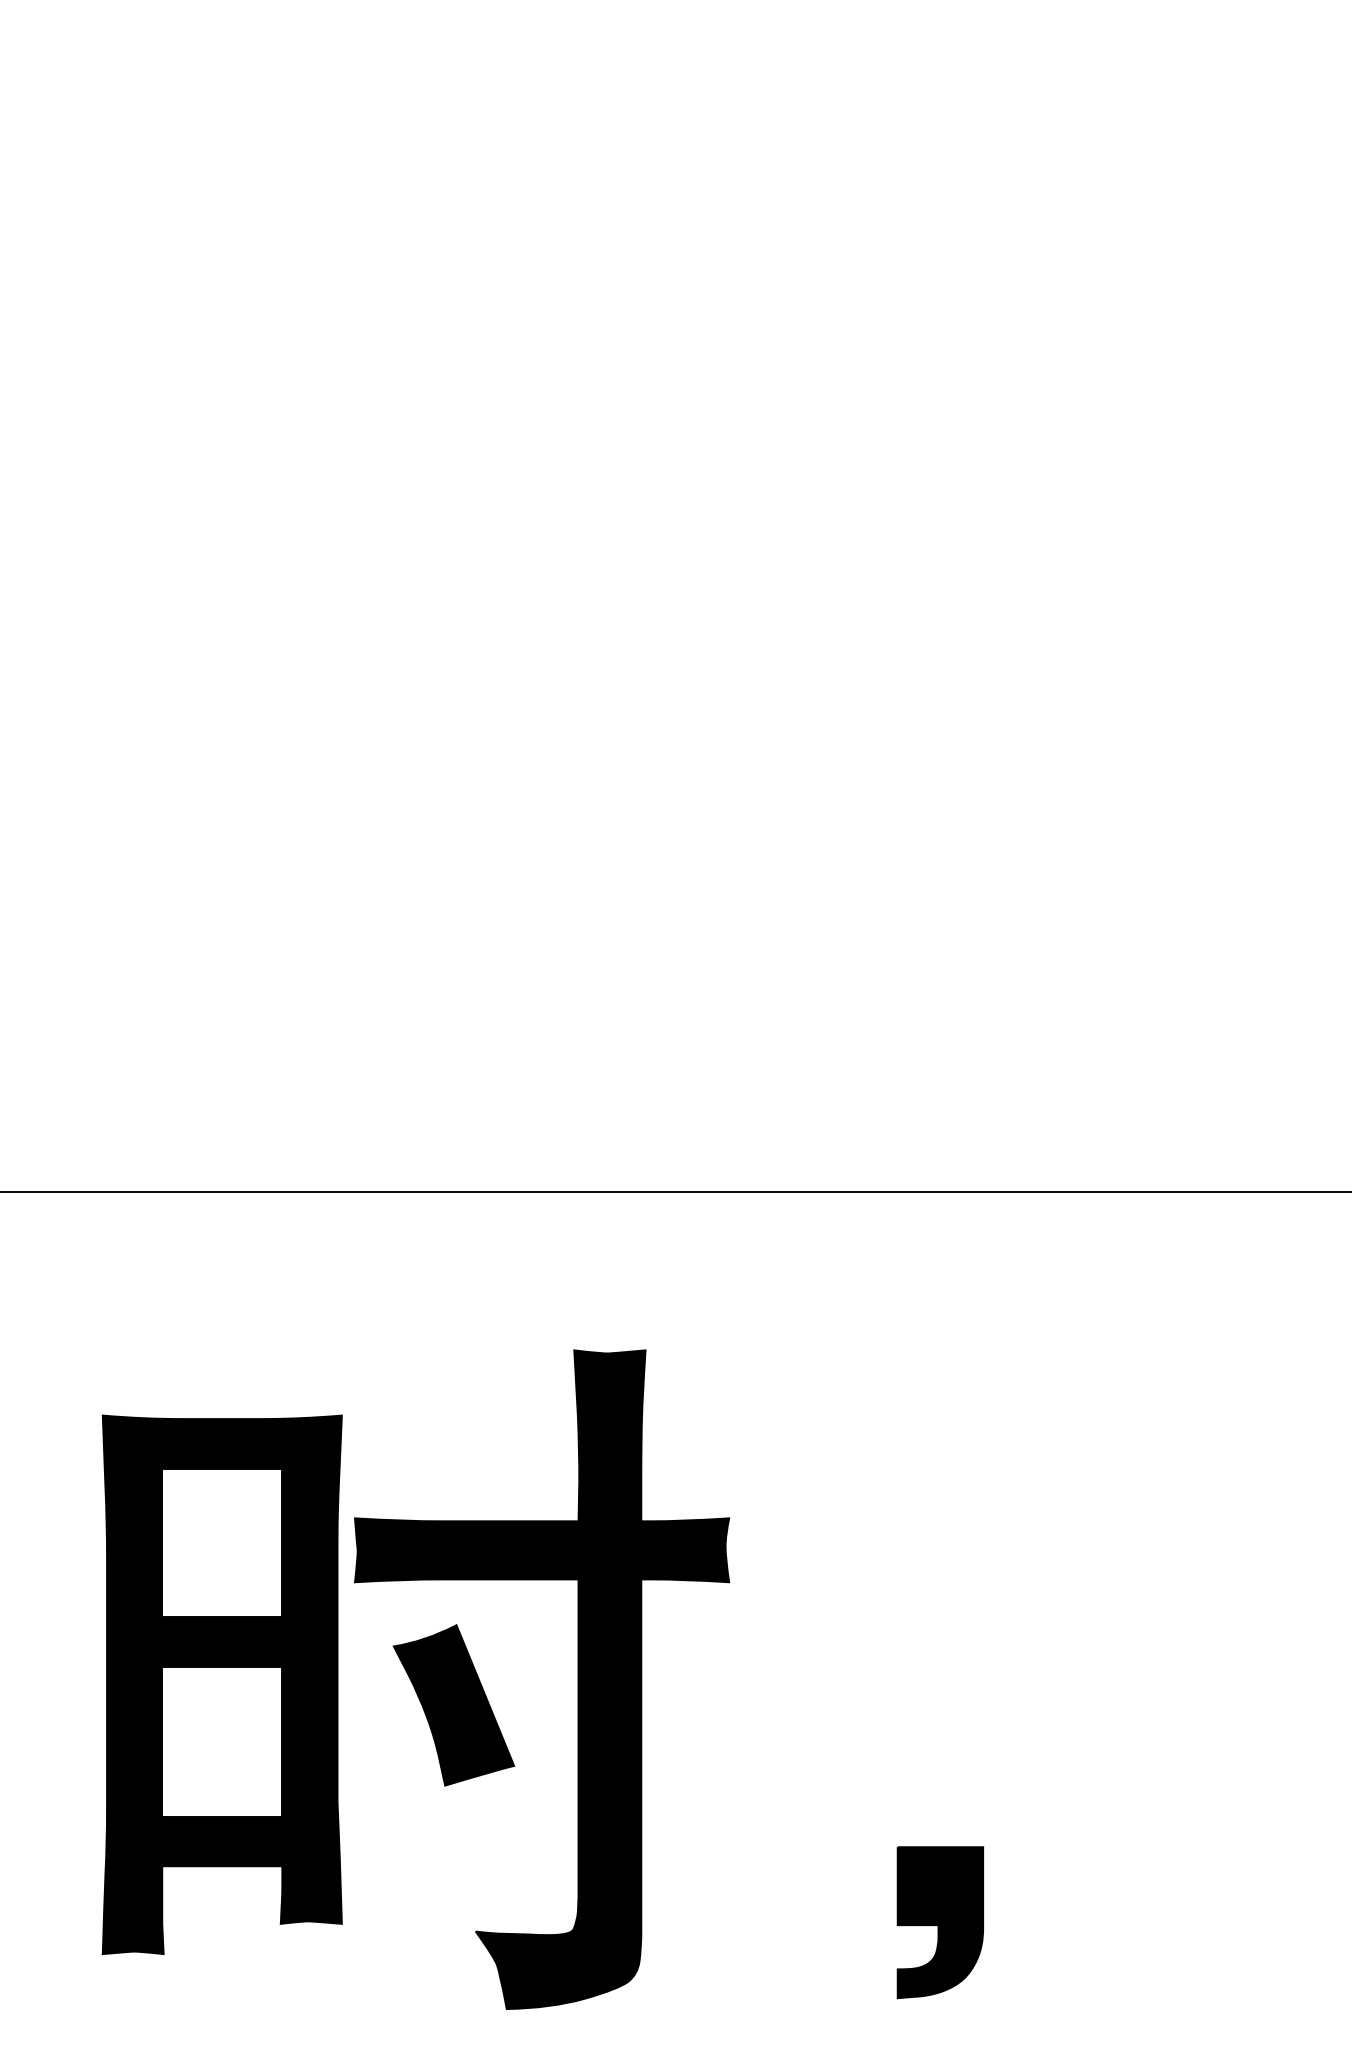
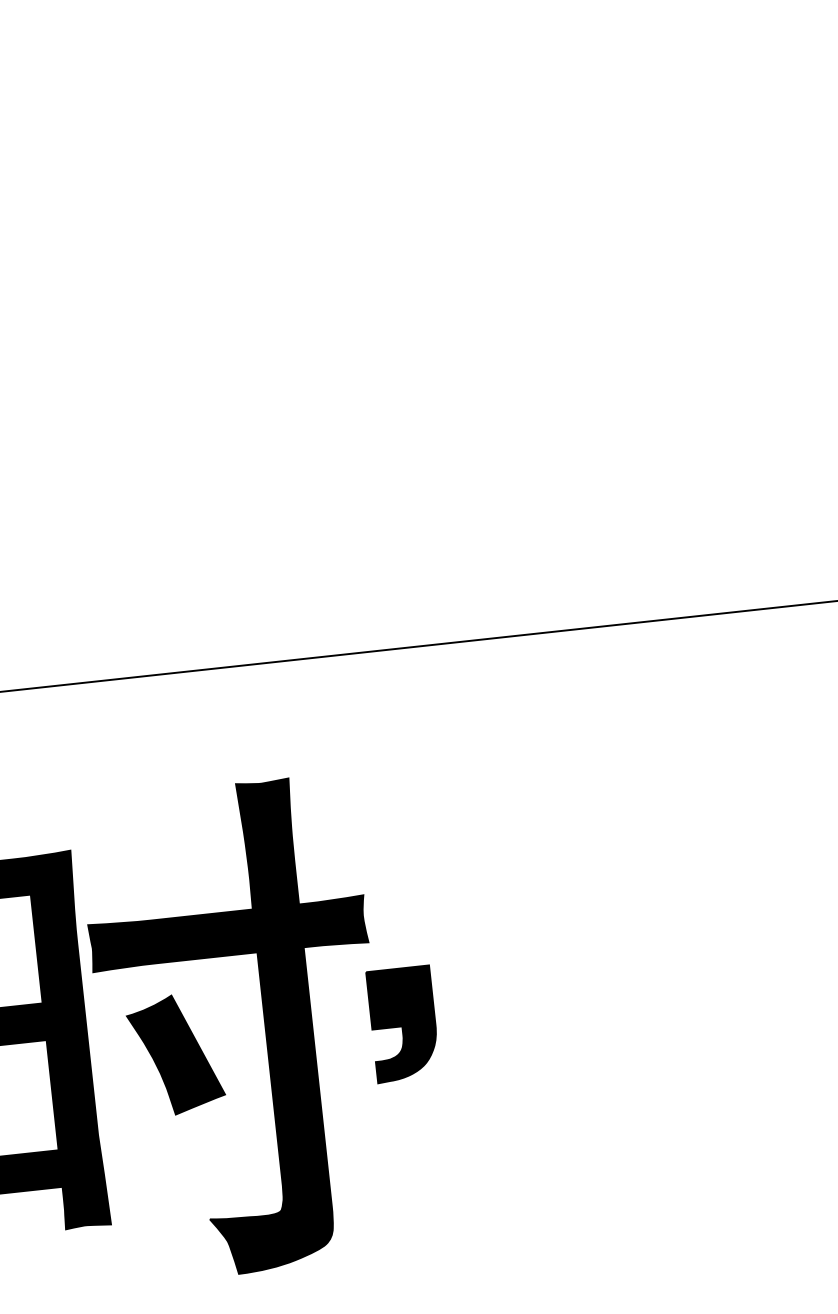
part: (940, 1922) -> (403, 1024), moved

